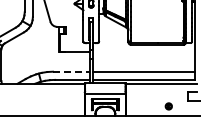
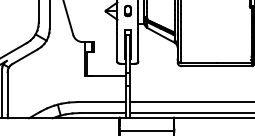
line: (71, 71) -> (101, 101), dashed -> solid

